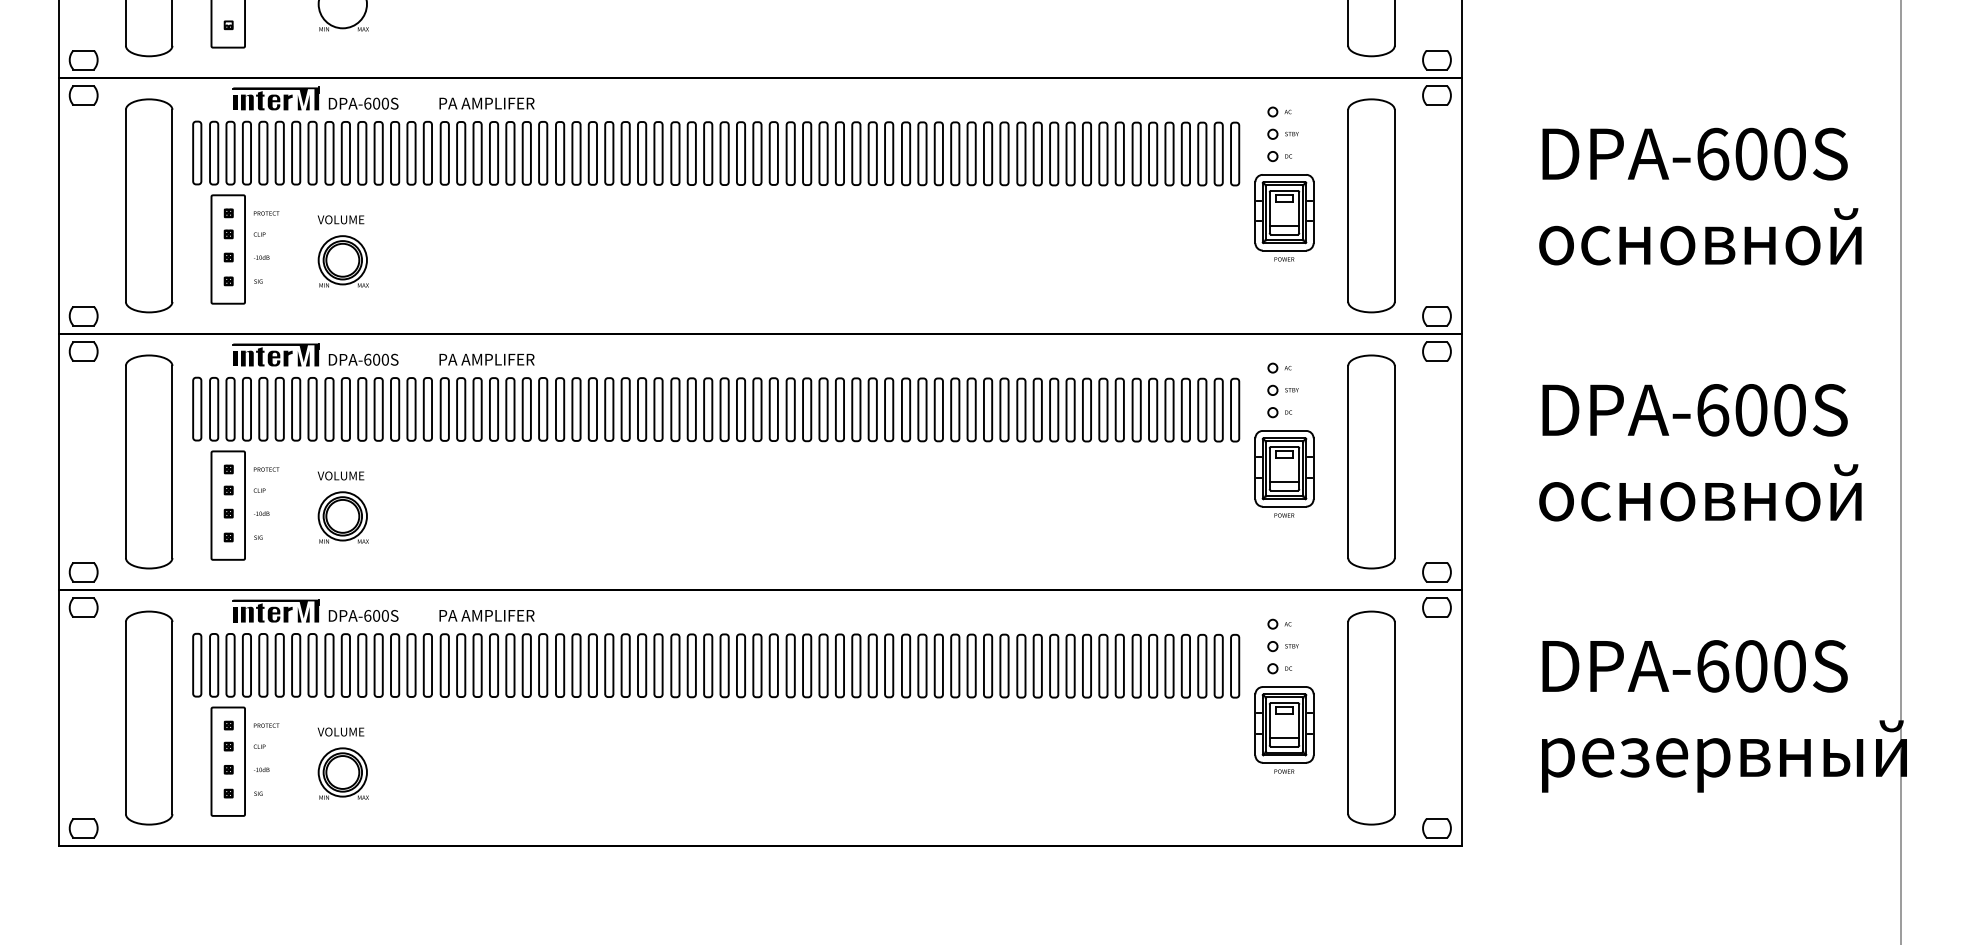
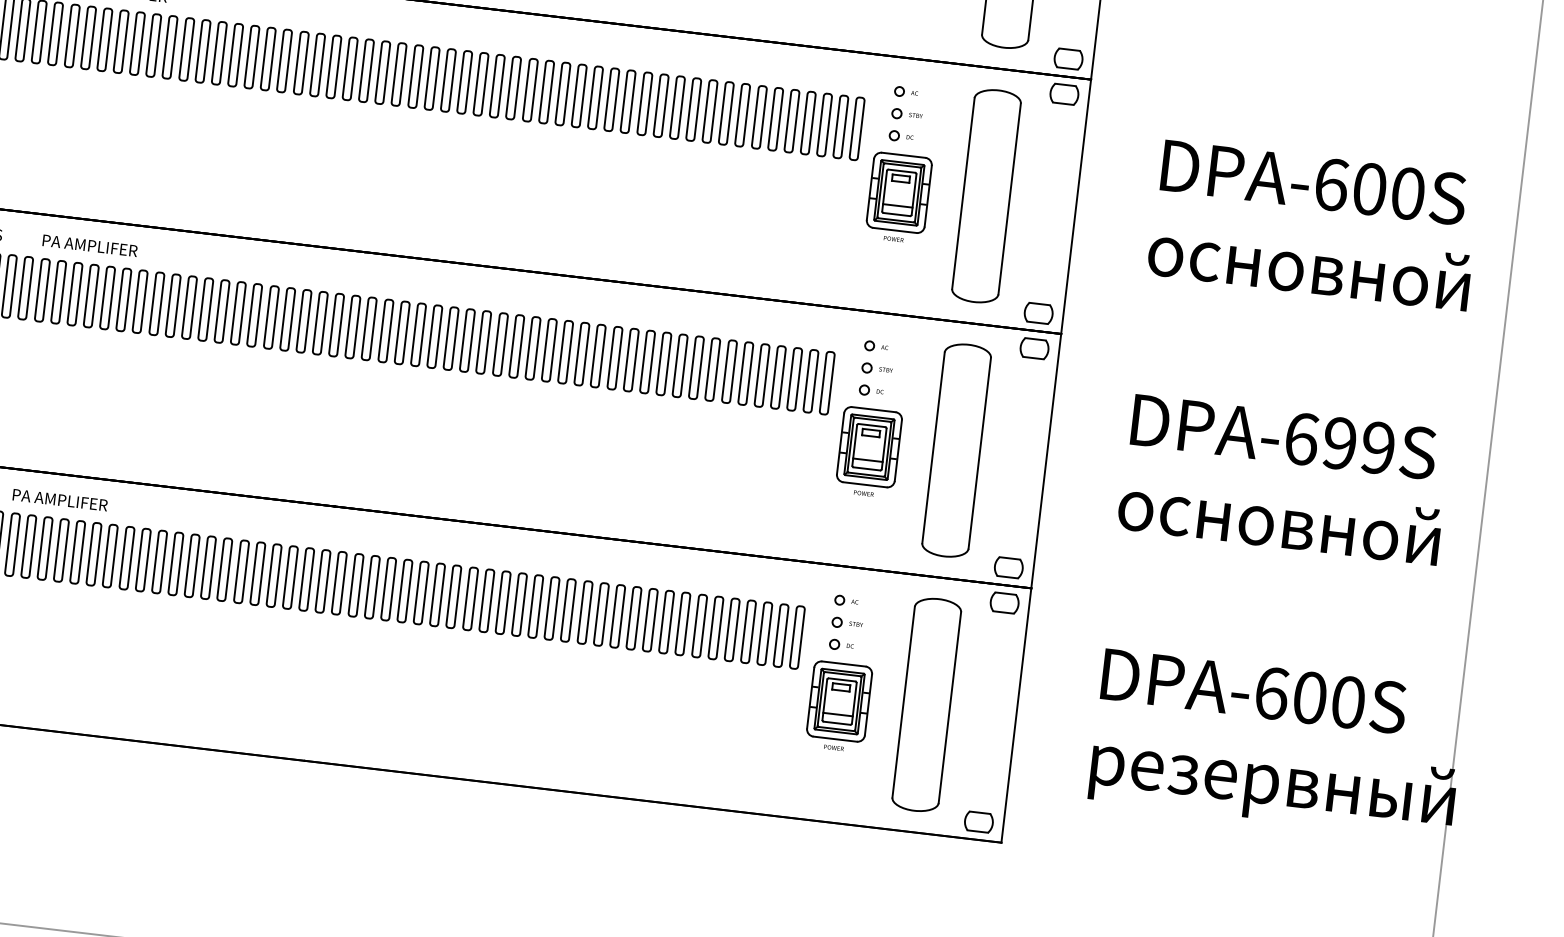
text: (1770, 410) -> (1358, 446), DPA-600S -> DPA-699S

